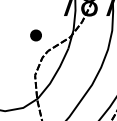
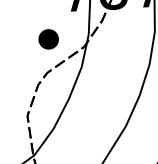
part: (35, 35) -> (47, 39), moved

